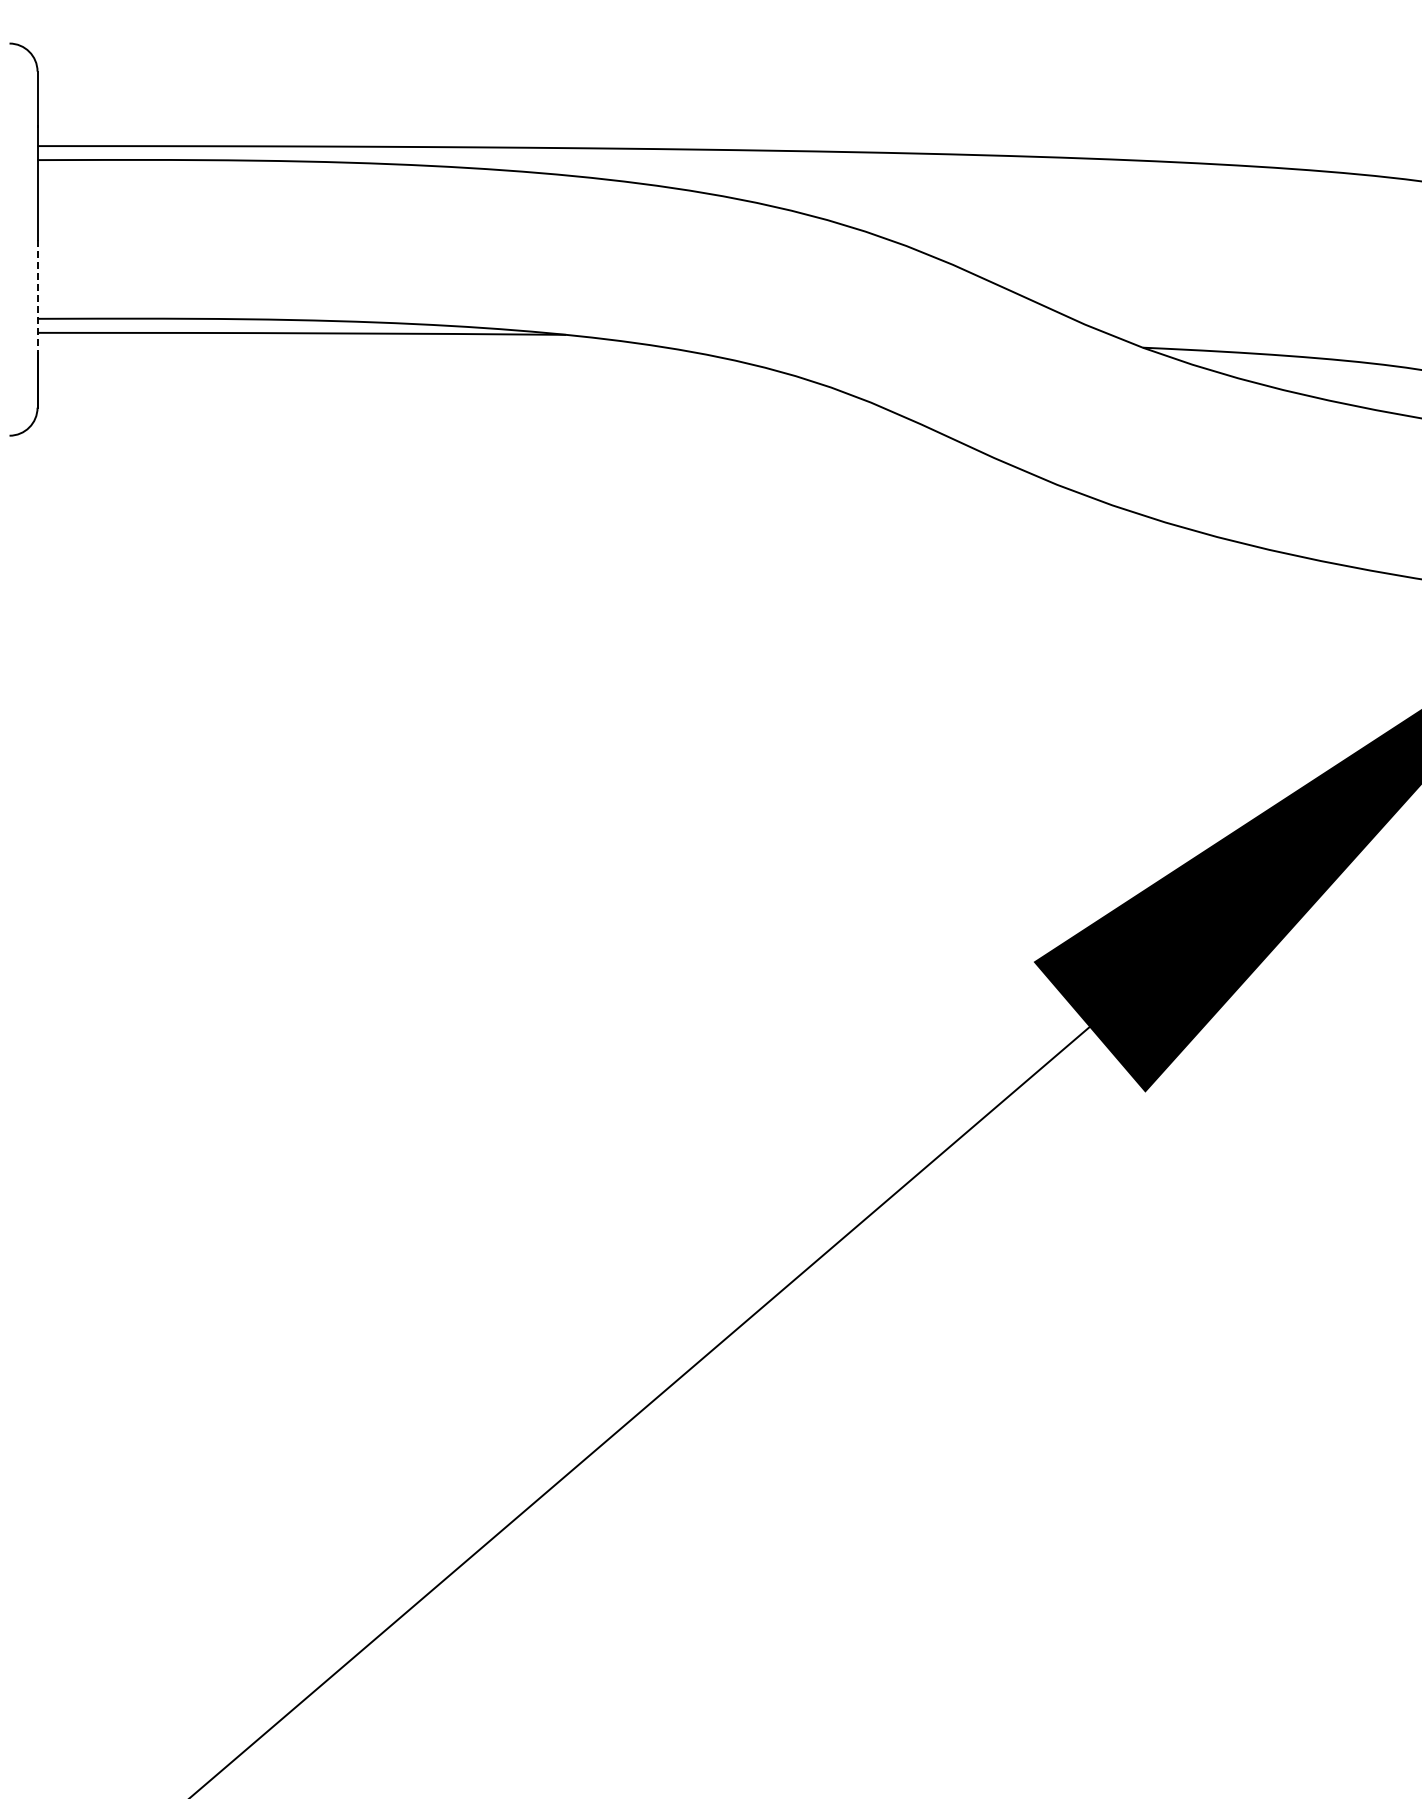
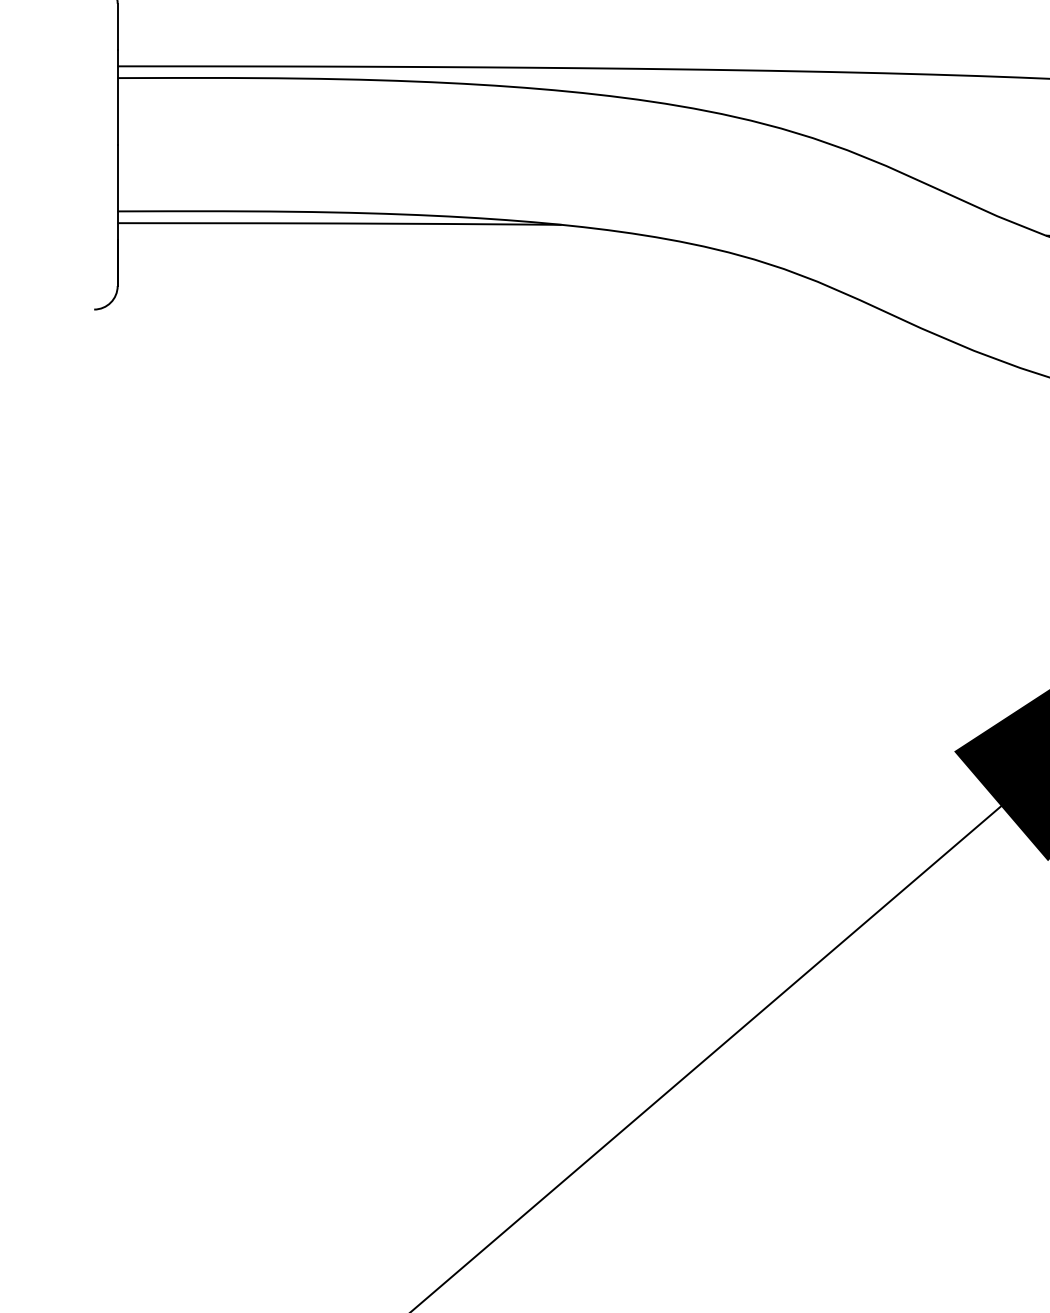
line: (37, 296) -> (117, 192), dashed -> solid

